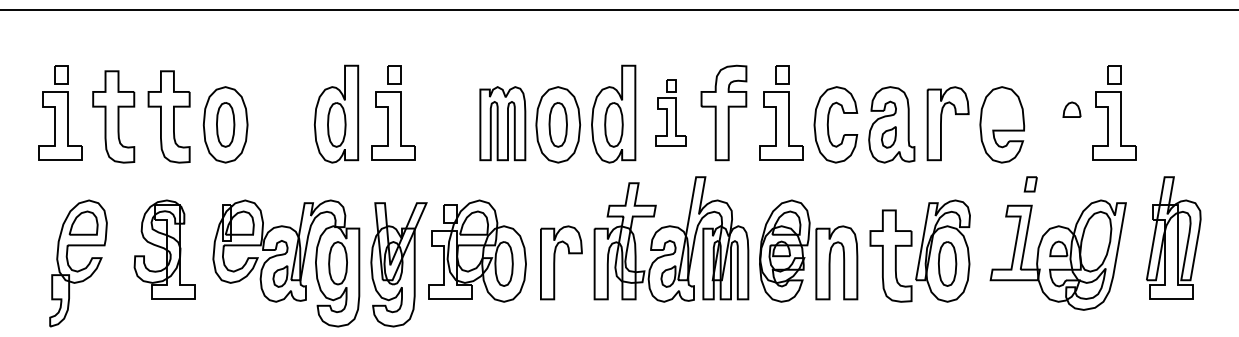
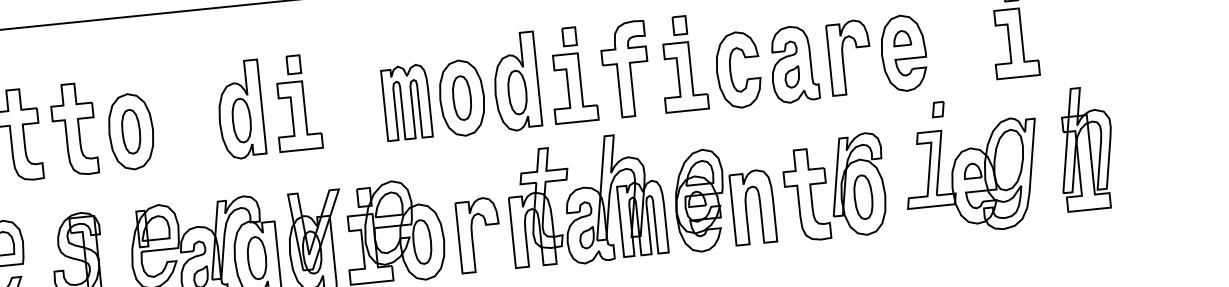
part: (1071, 109) -> (901, 38), moved
part: (670, 112) -> (572, 74), size x1.43

